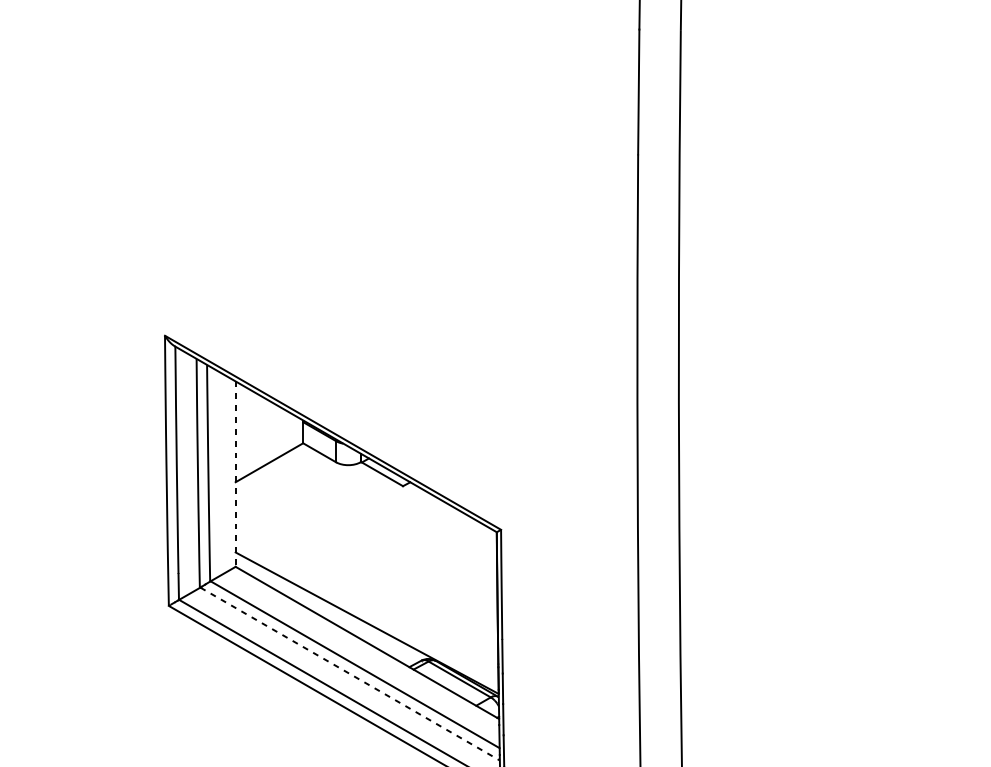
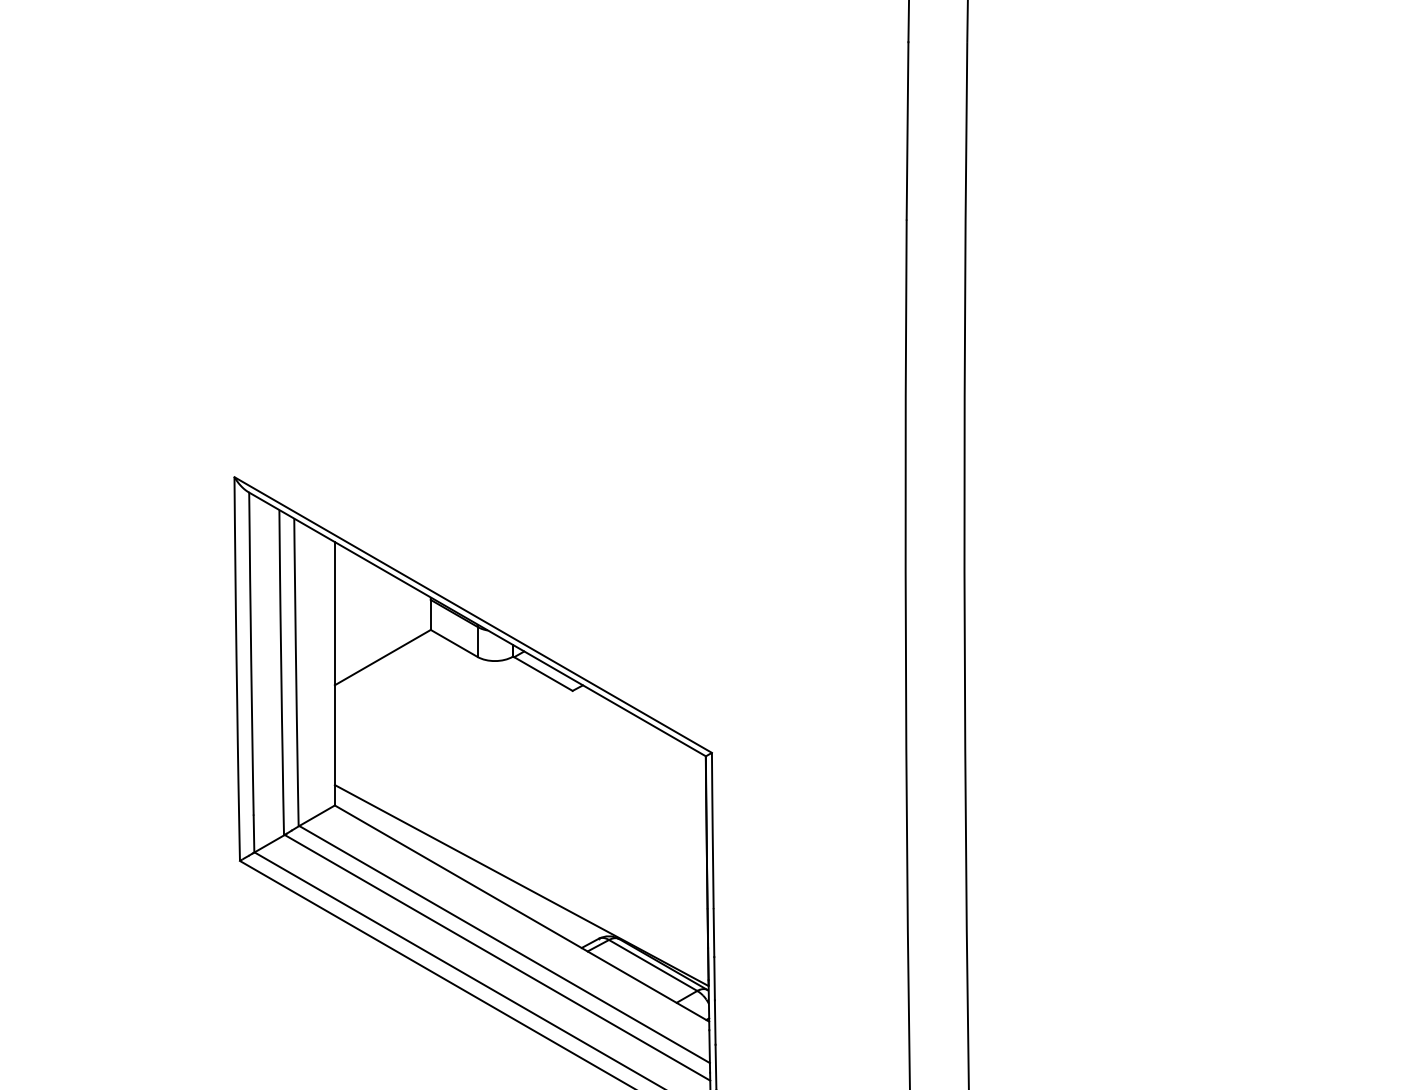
line: (235, 473) -> (334, 673), dashed -> solid
line: (350, 673) -> (497, 957), dashed -> solid

